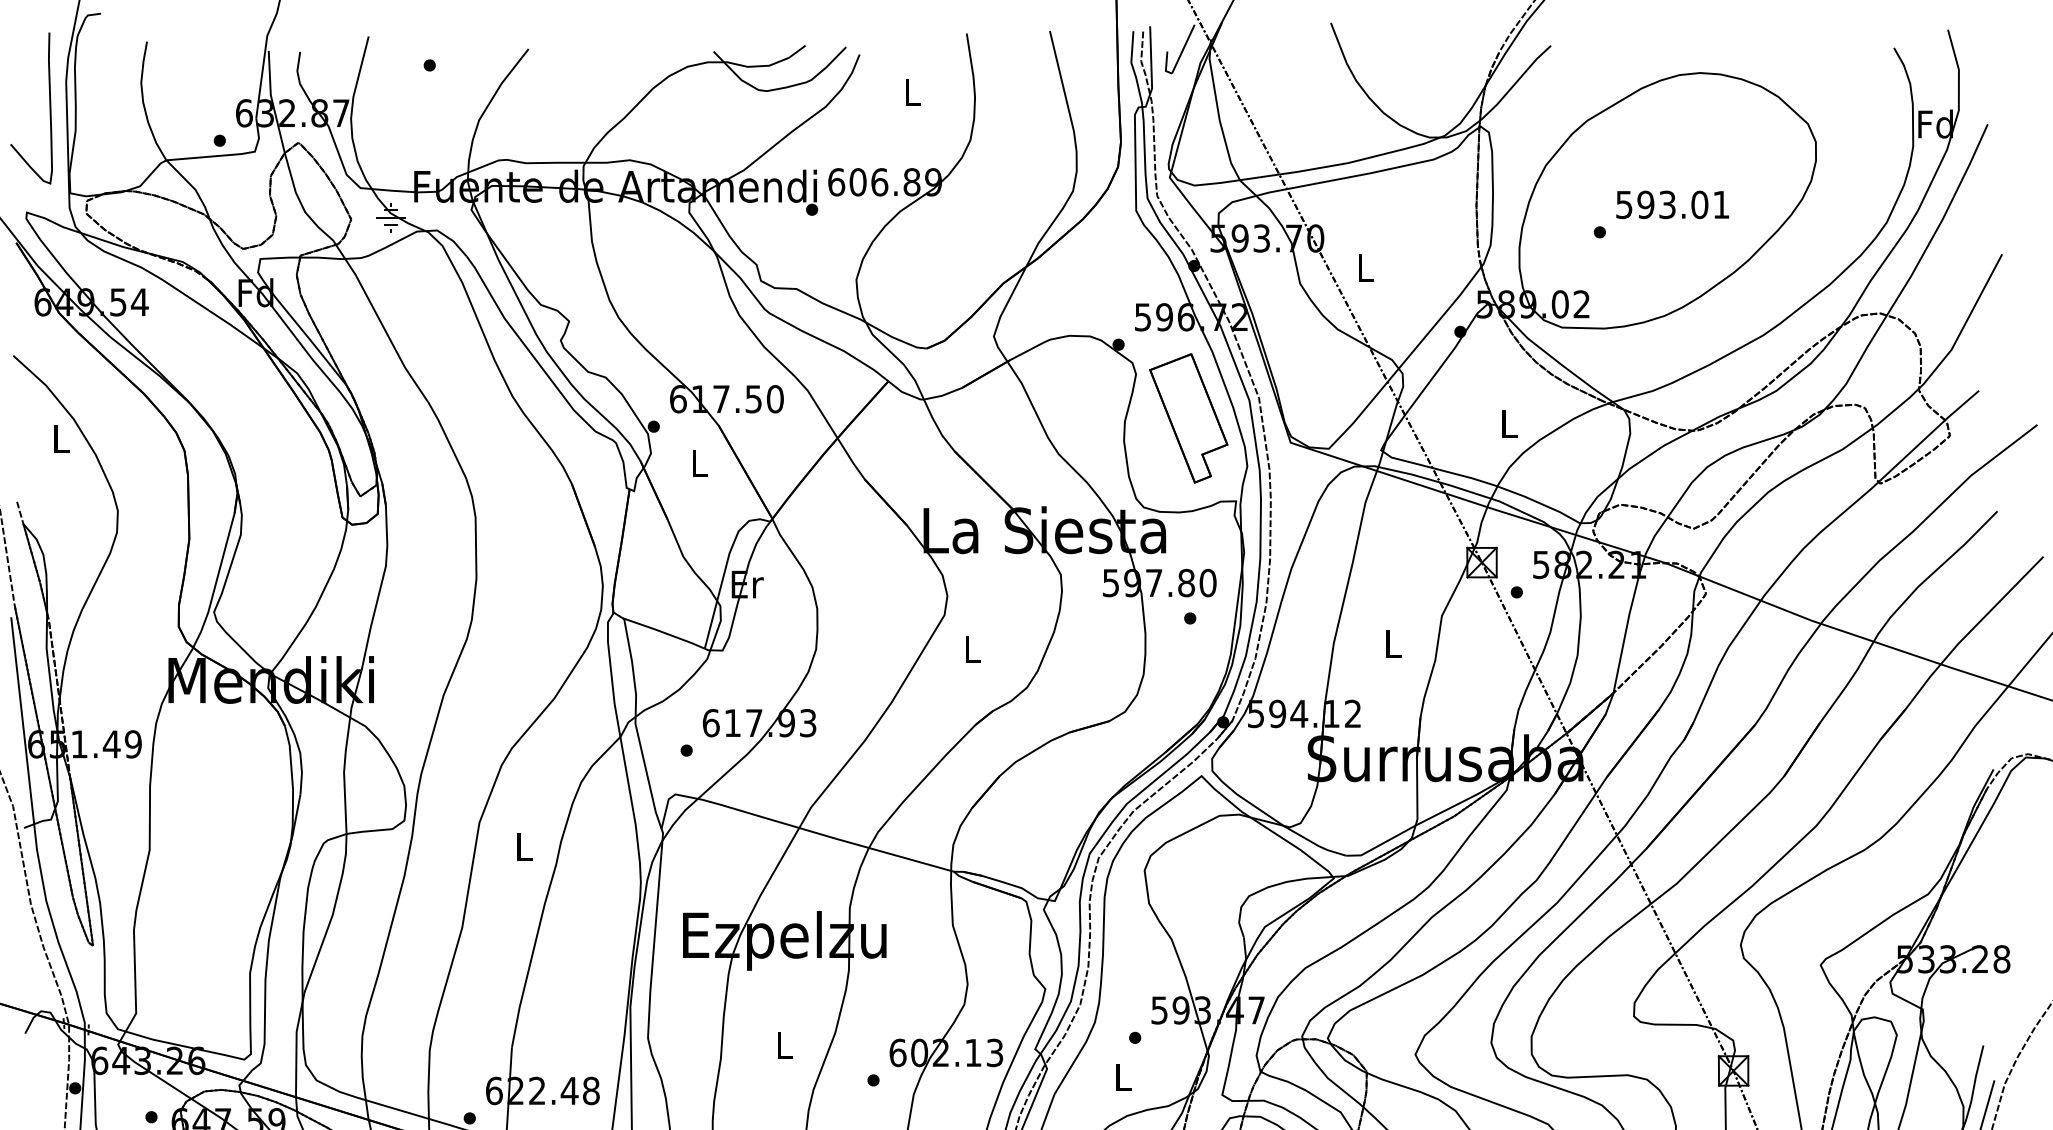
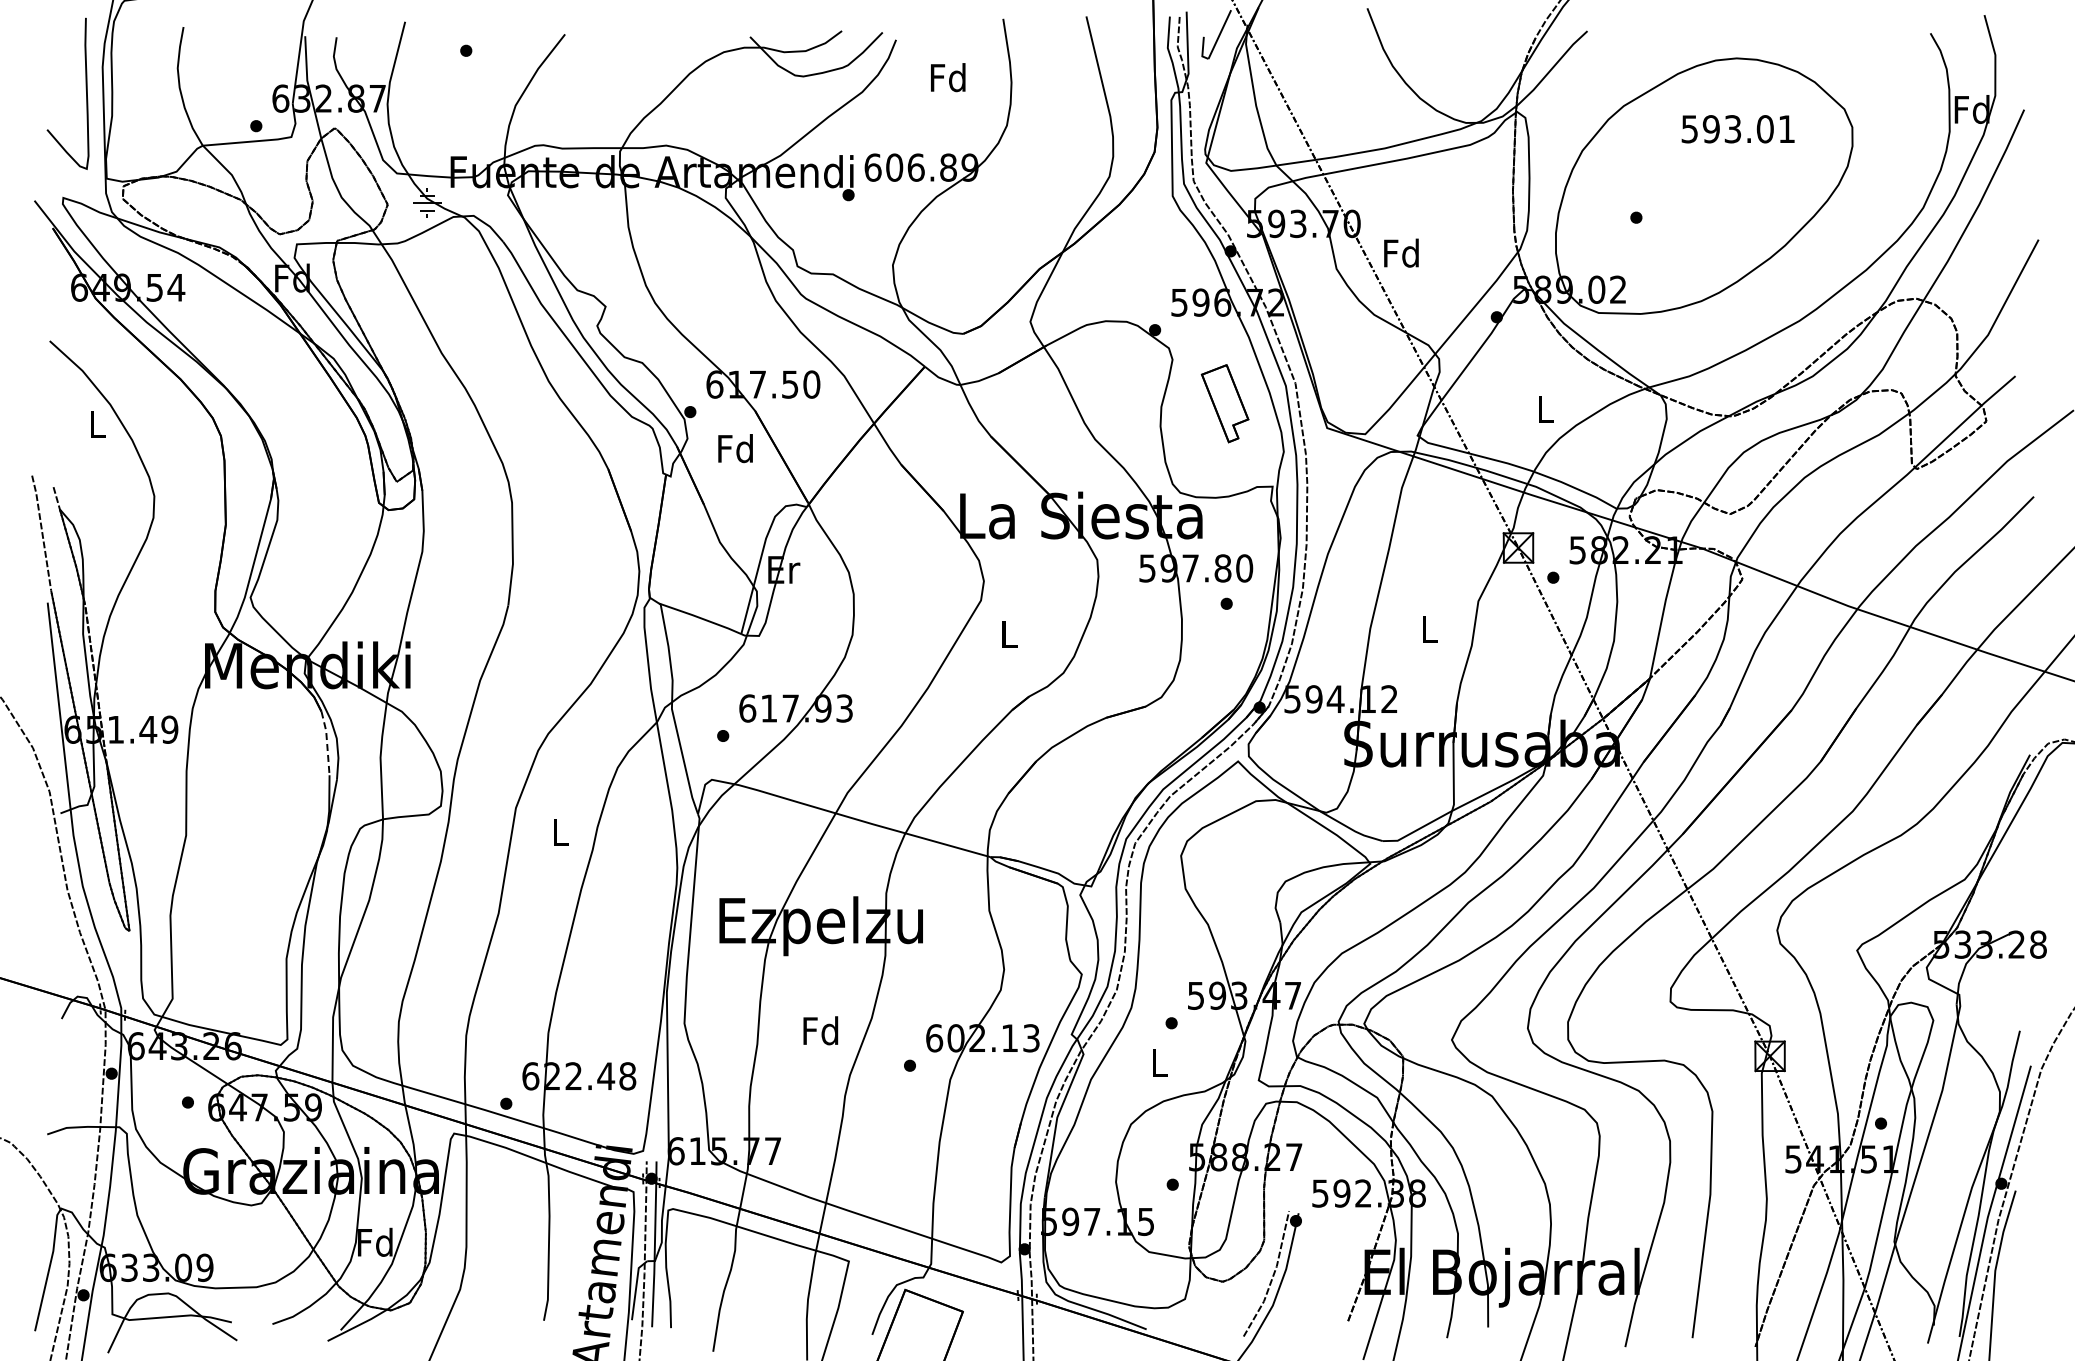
text: (912, 92) -> (948, 77), L -> Fd
text: (1672, 205) -> (1737, 129), moved
text: (1365, 267) -> (1401, 252), L -> Fd
part: (1188, 418) -> (1224, 403), size x0.6
text: (699, 463) -> (735, 448), L -> Fd
line: (291, 757) -> (327, 742), solid -> dashed
text: (784, 1045) -> (820, 1030), L -> Fd

